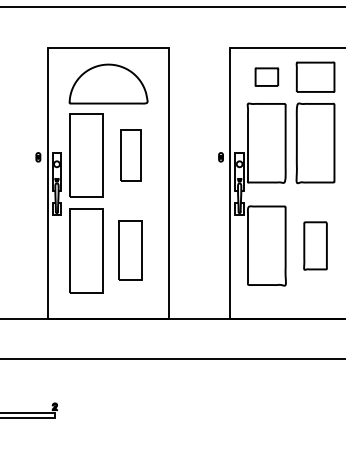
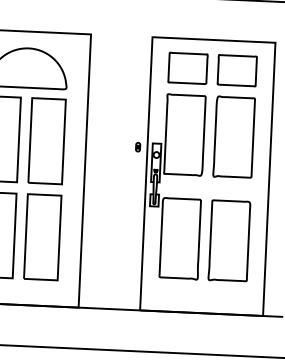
part: (266, 76) -> (187, 67), size x1.67
part: (130, 155) -> (46, 141), size x1.67
part: (315, 245) -> (229, 240), size x1.67
part: (130, 250) -> (42, 237), size x1.43

